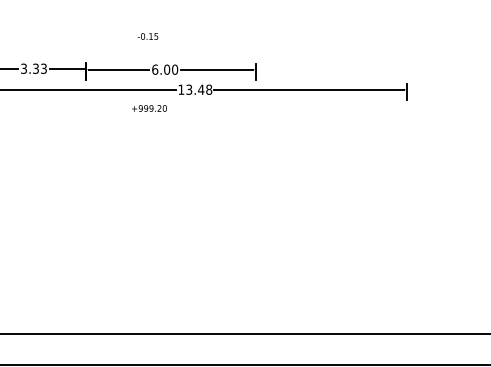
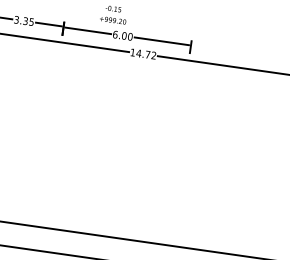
text: (43, 67) -> (31, 21), 3.33 -> 3.35
text: (199, 89) -> (146, 54), 13.48 -> 14.72
text: (149, 108) -> (113, 20), moved

